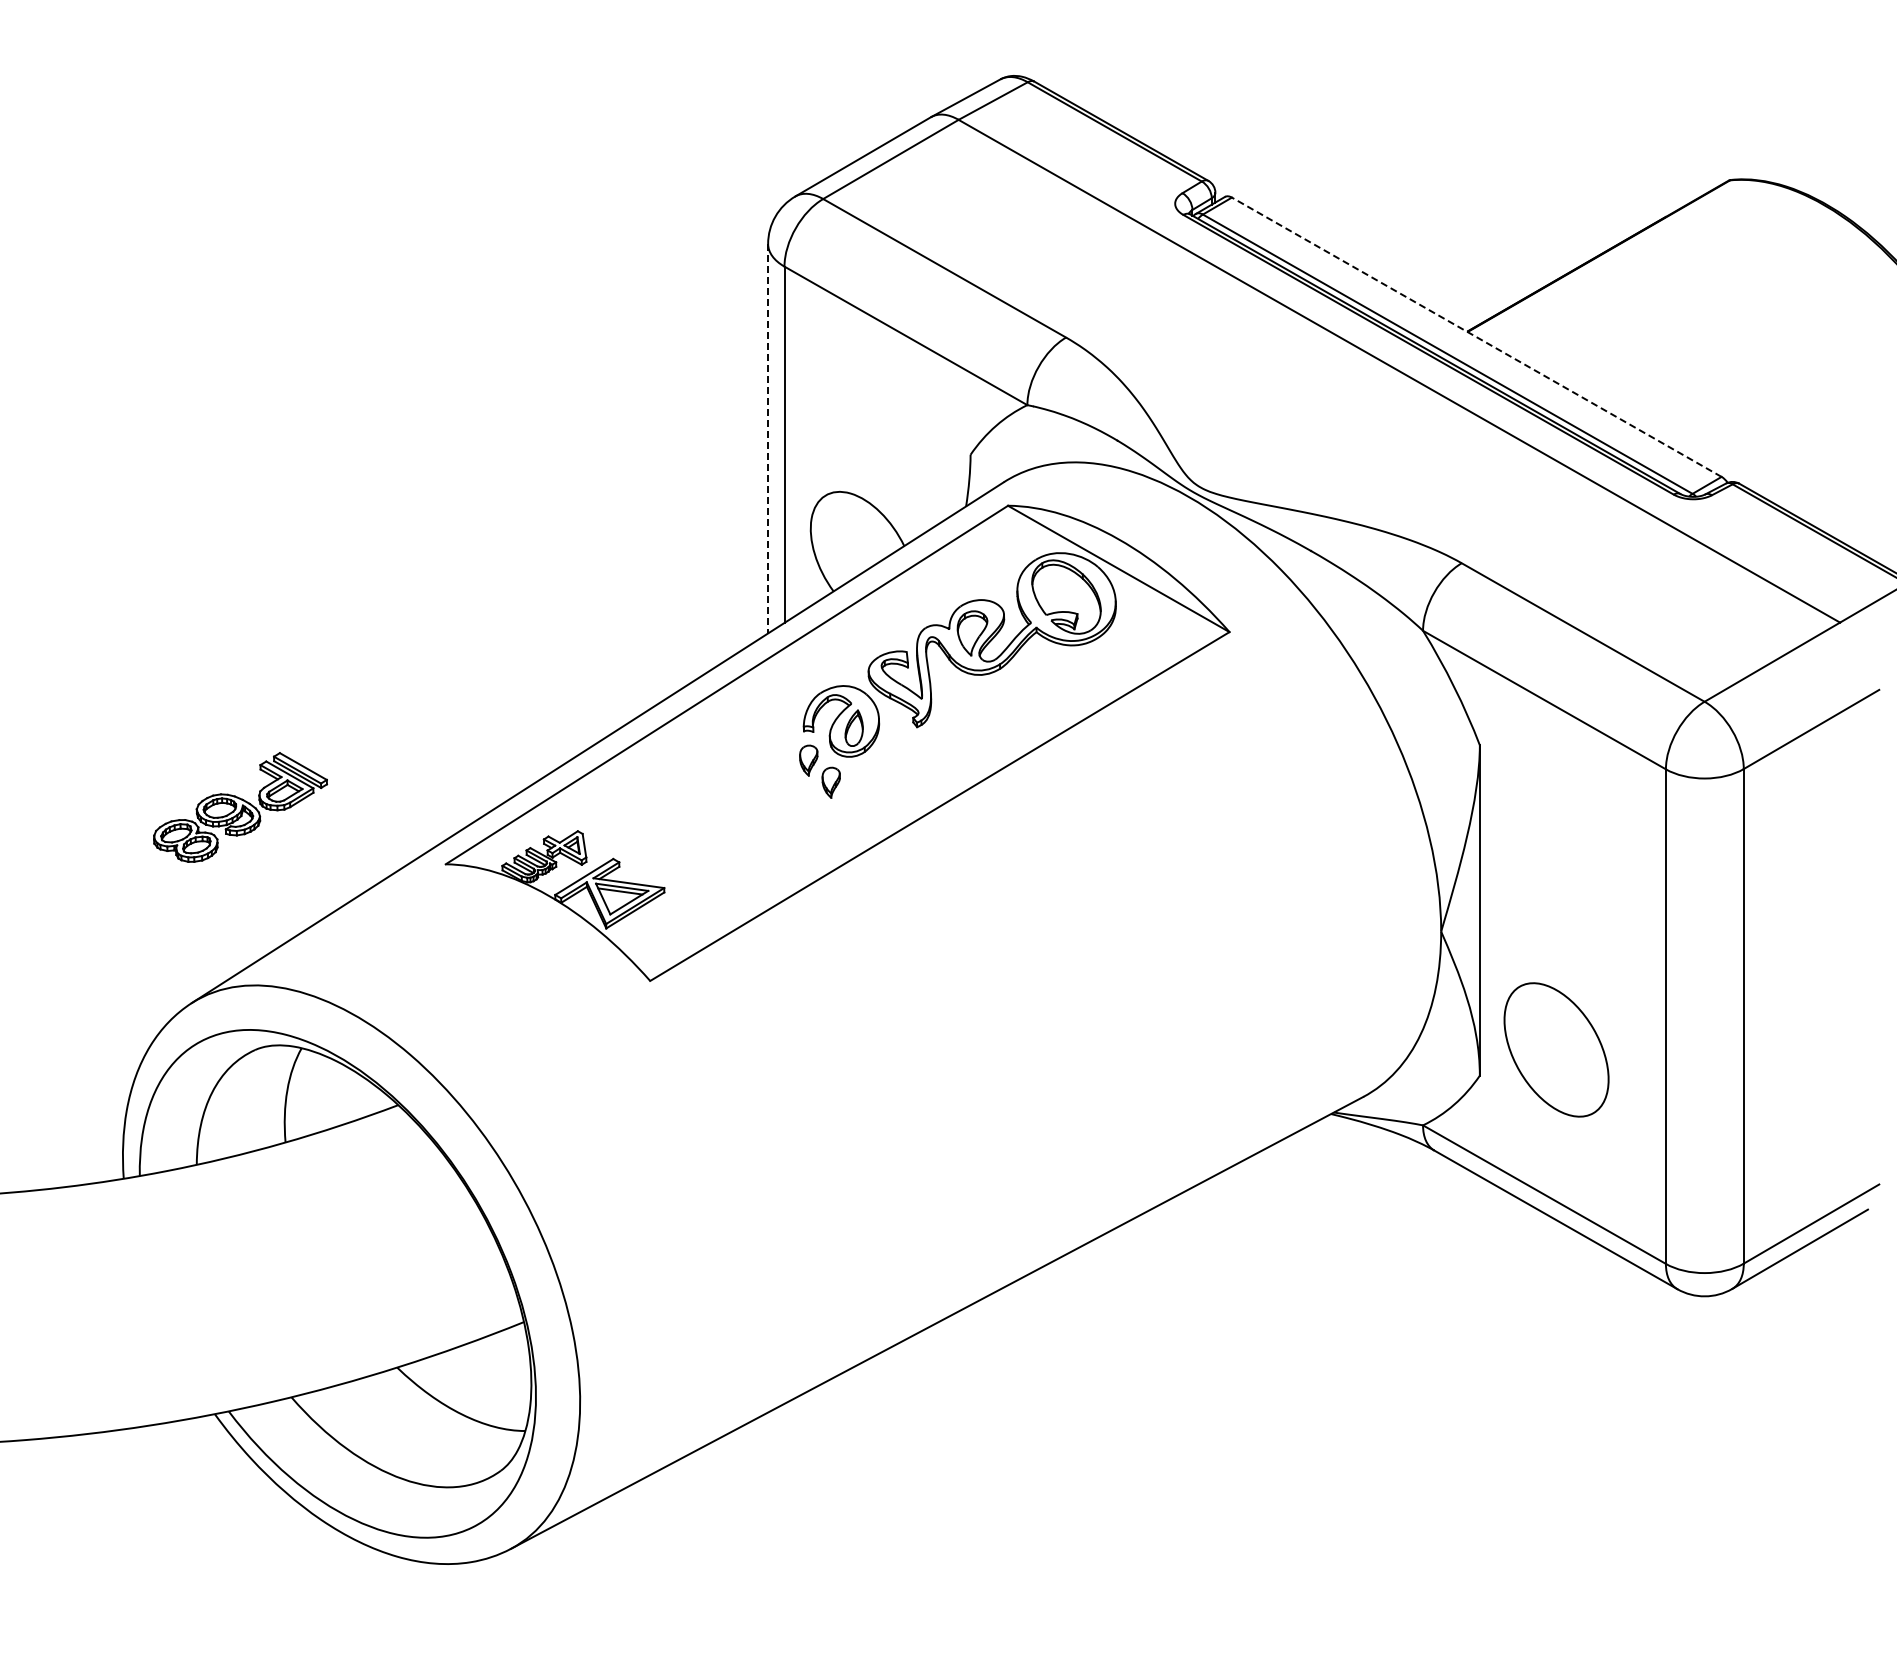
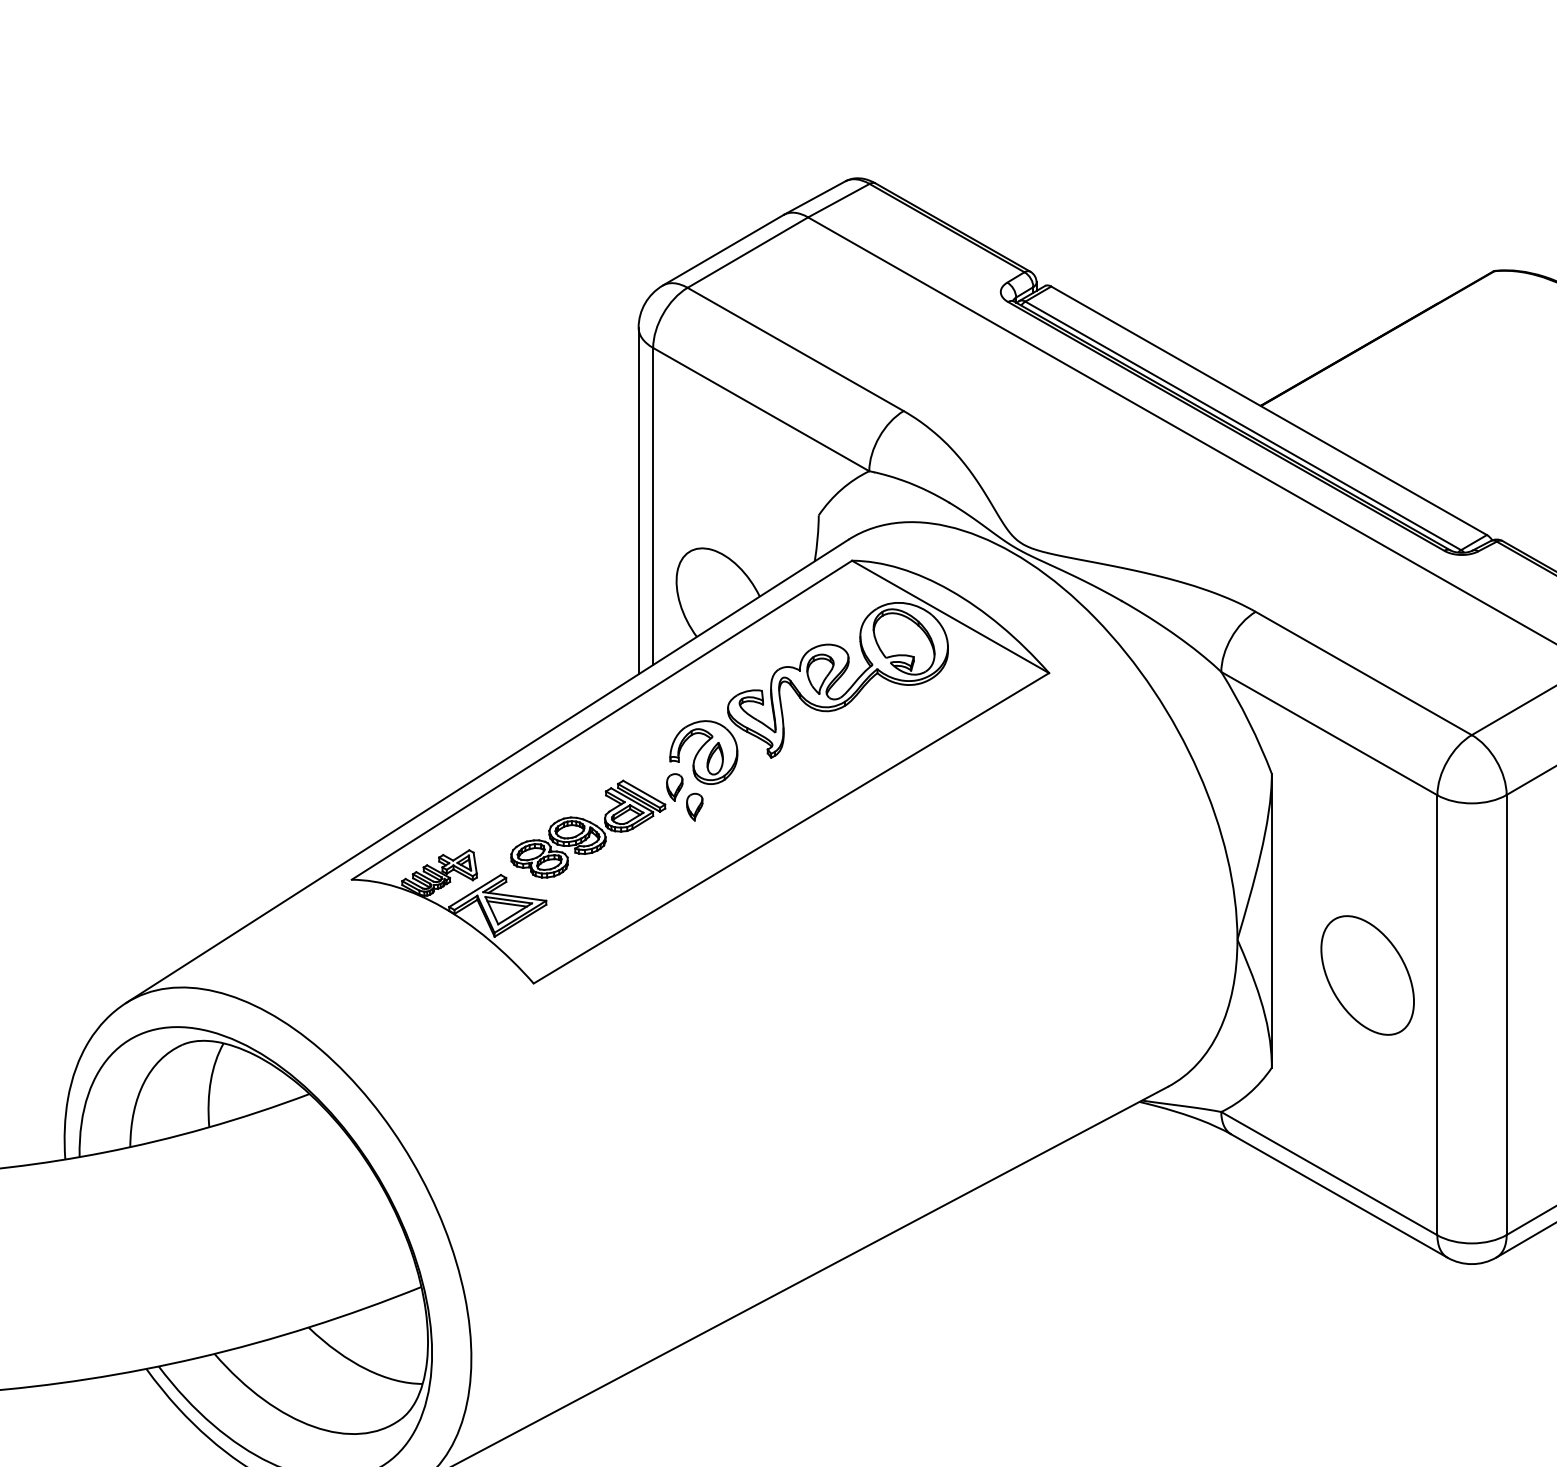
line: (1476, 337) -> (1268, 411), dashed -> solid
line: (768, 438) -> (638, 500), dashed -> solid
part: (240, 807) -> (588, 829), moved
part: (1556, 1049) -> (1367, 975), moved

